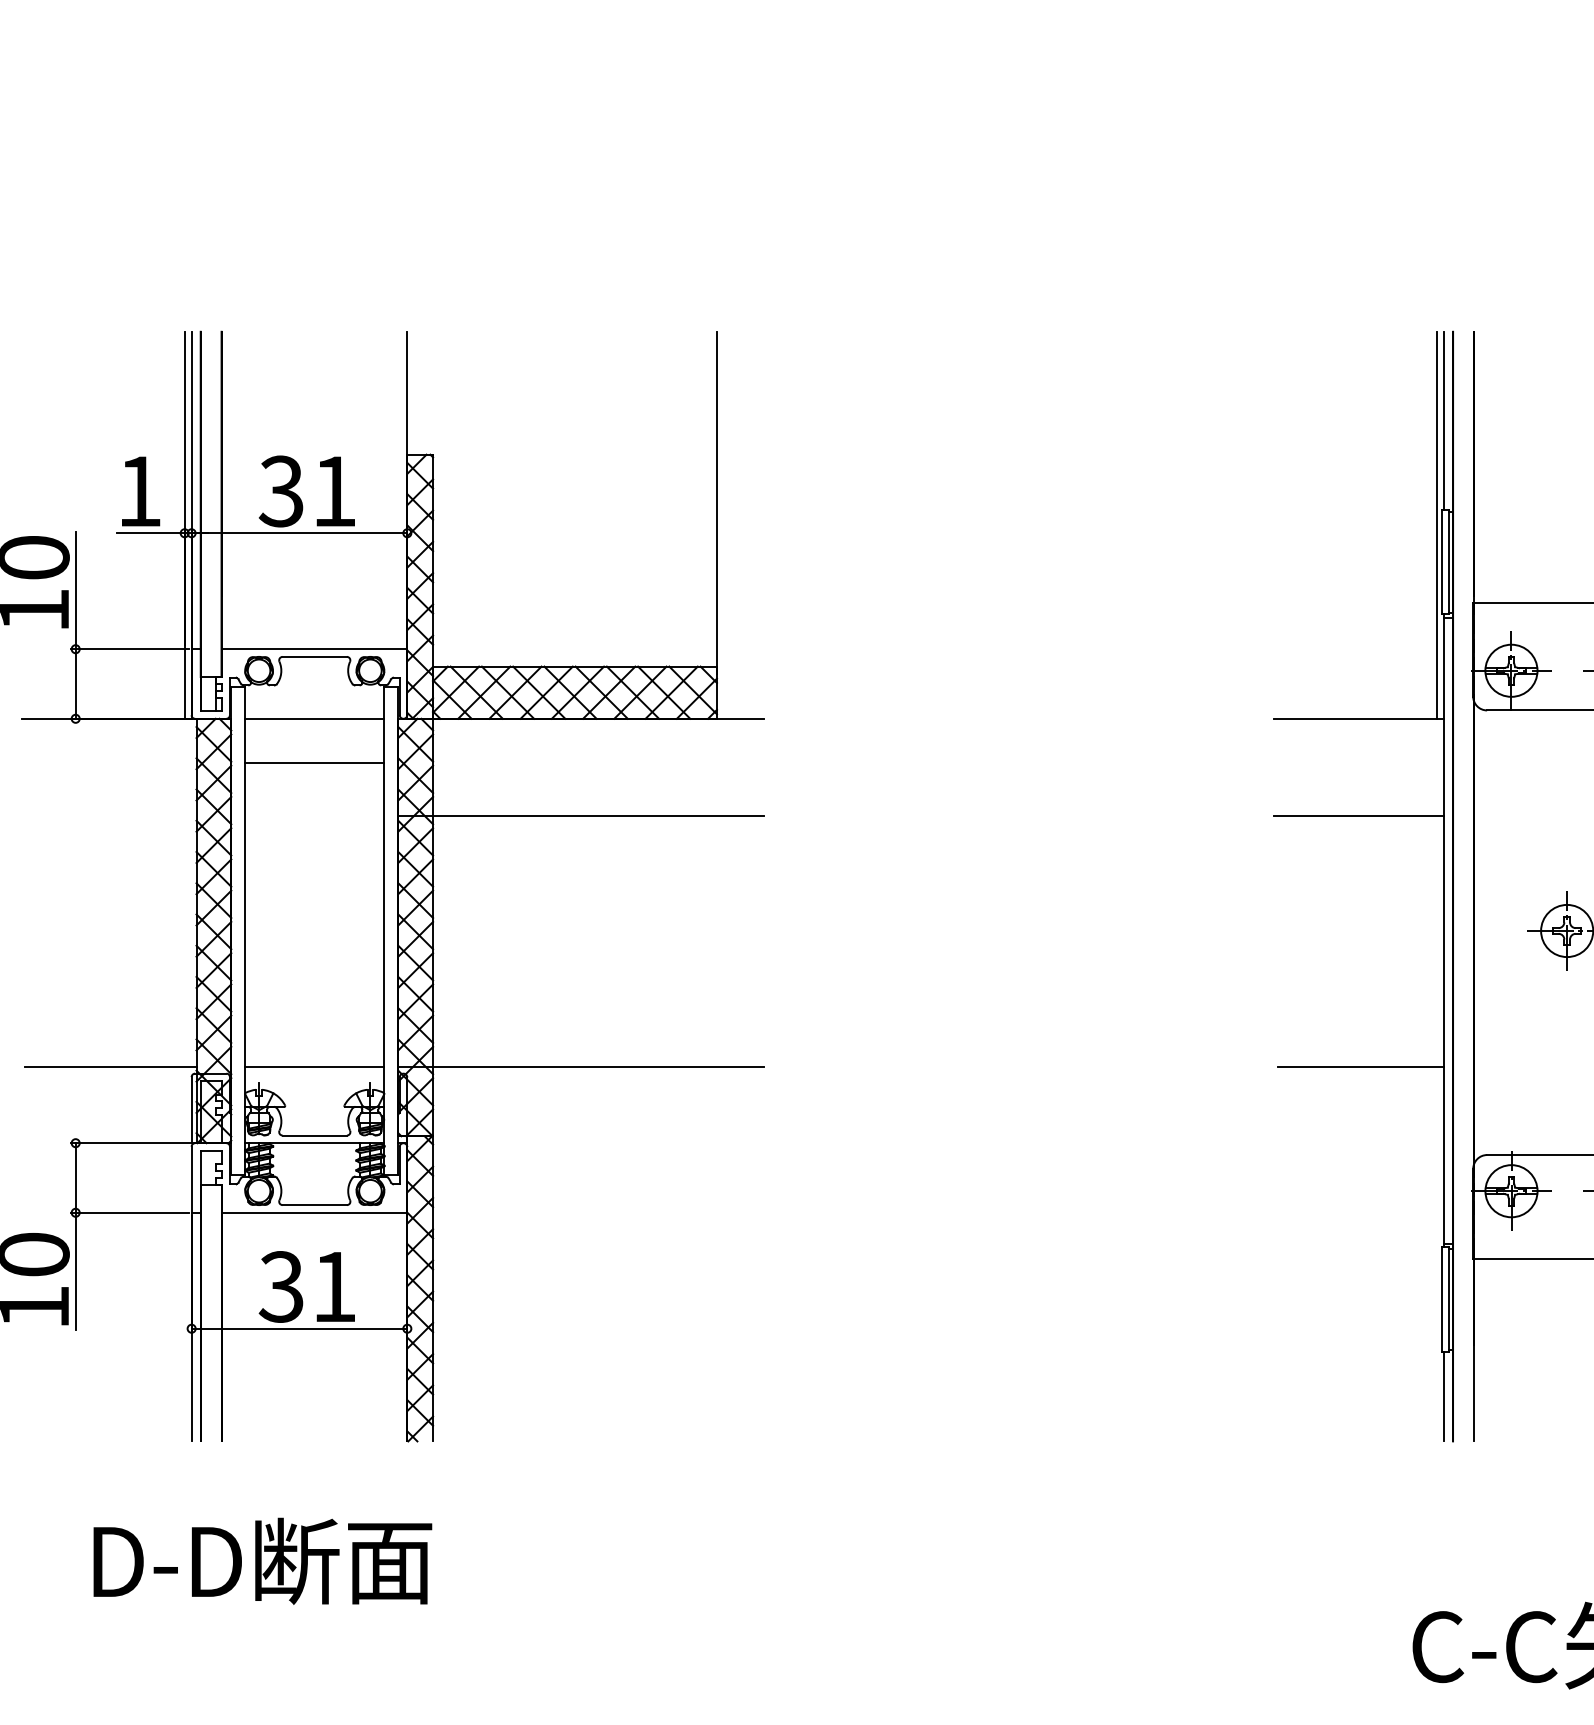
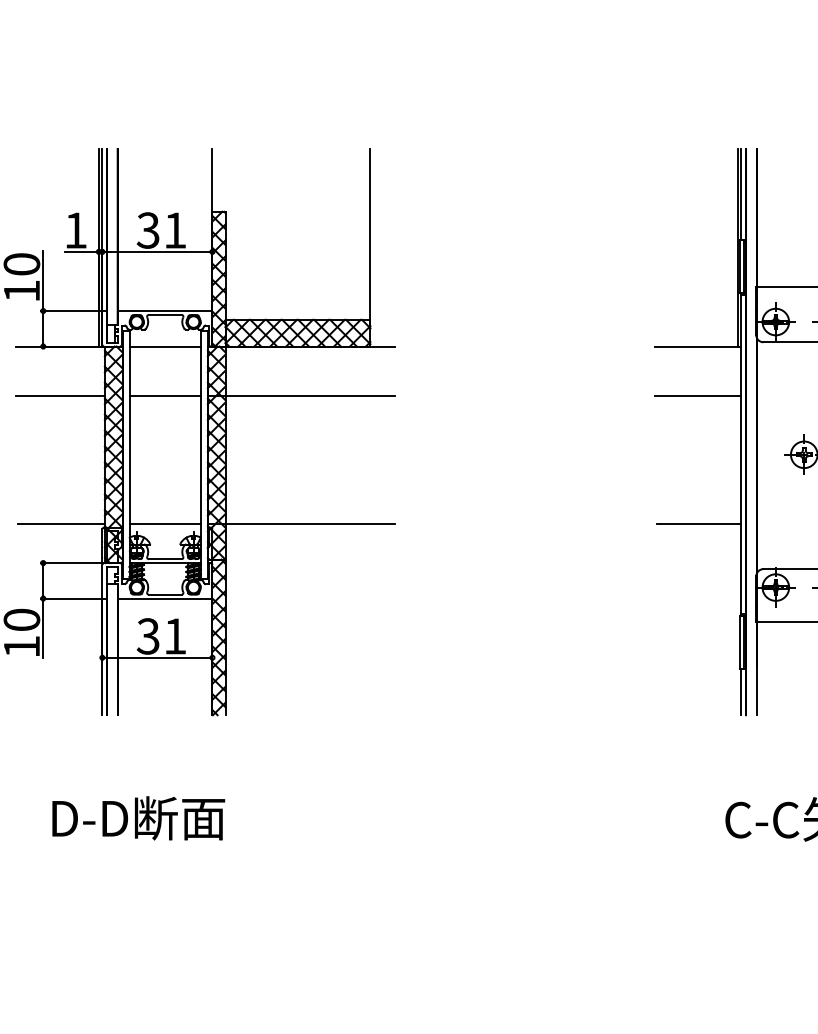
line: (313, 763) -> (164, 396), moved
line: (107, 816) -> (59, 396), added
text: (262, 1561) -> (138, 818), moved

